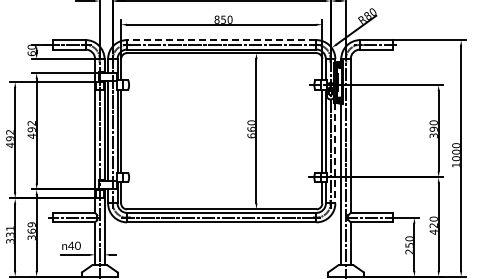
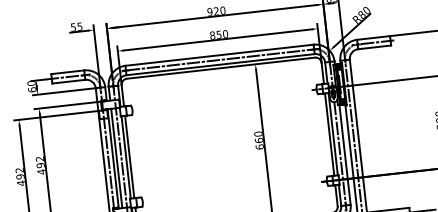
line: (221, 40) -> (219, 55), dashed -> solid
line: (335, 153) -> (345, 155), dashed -> solid

